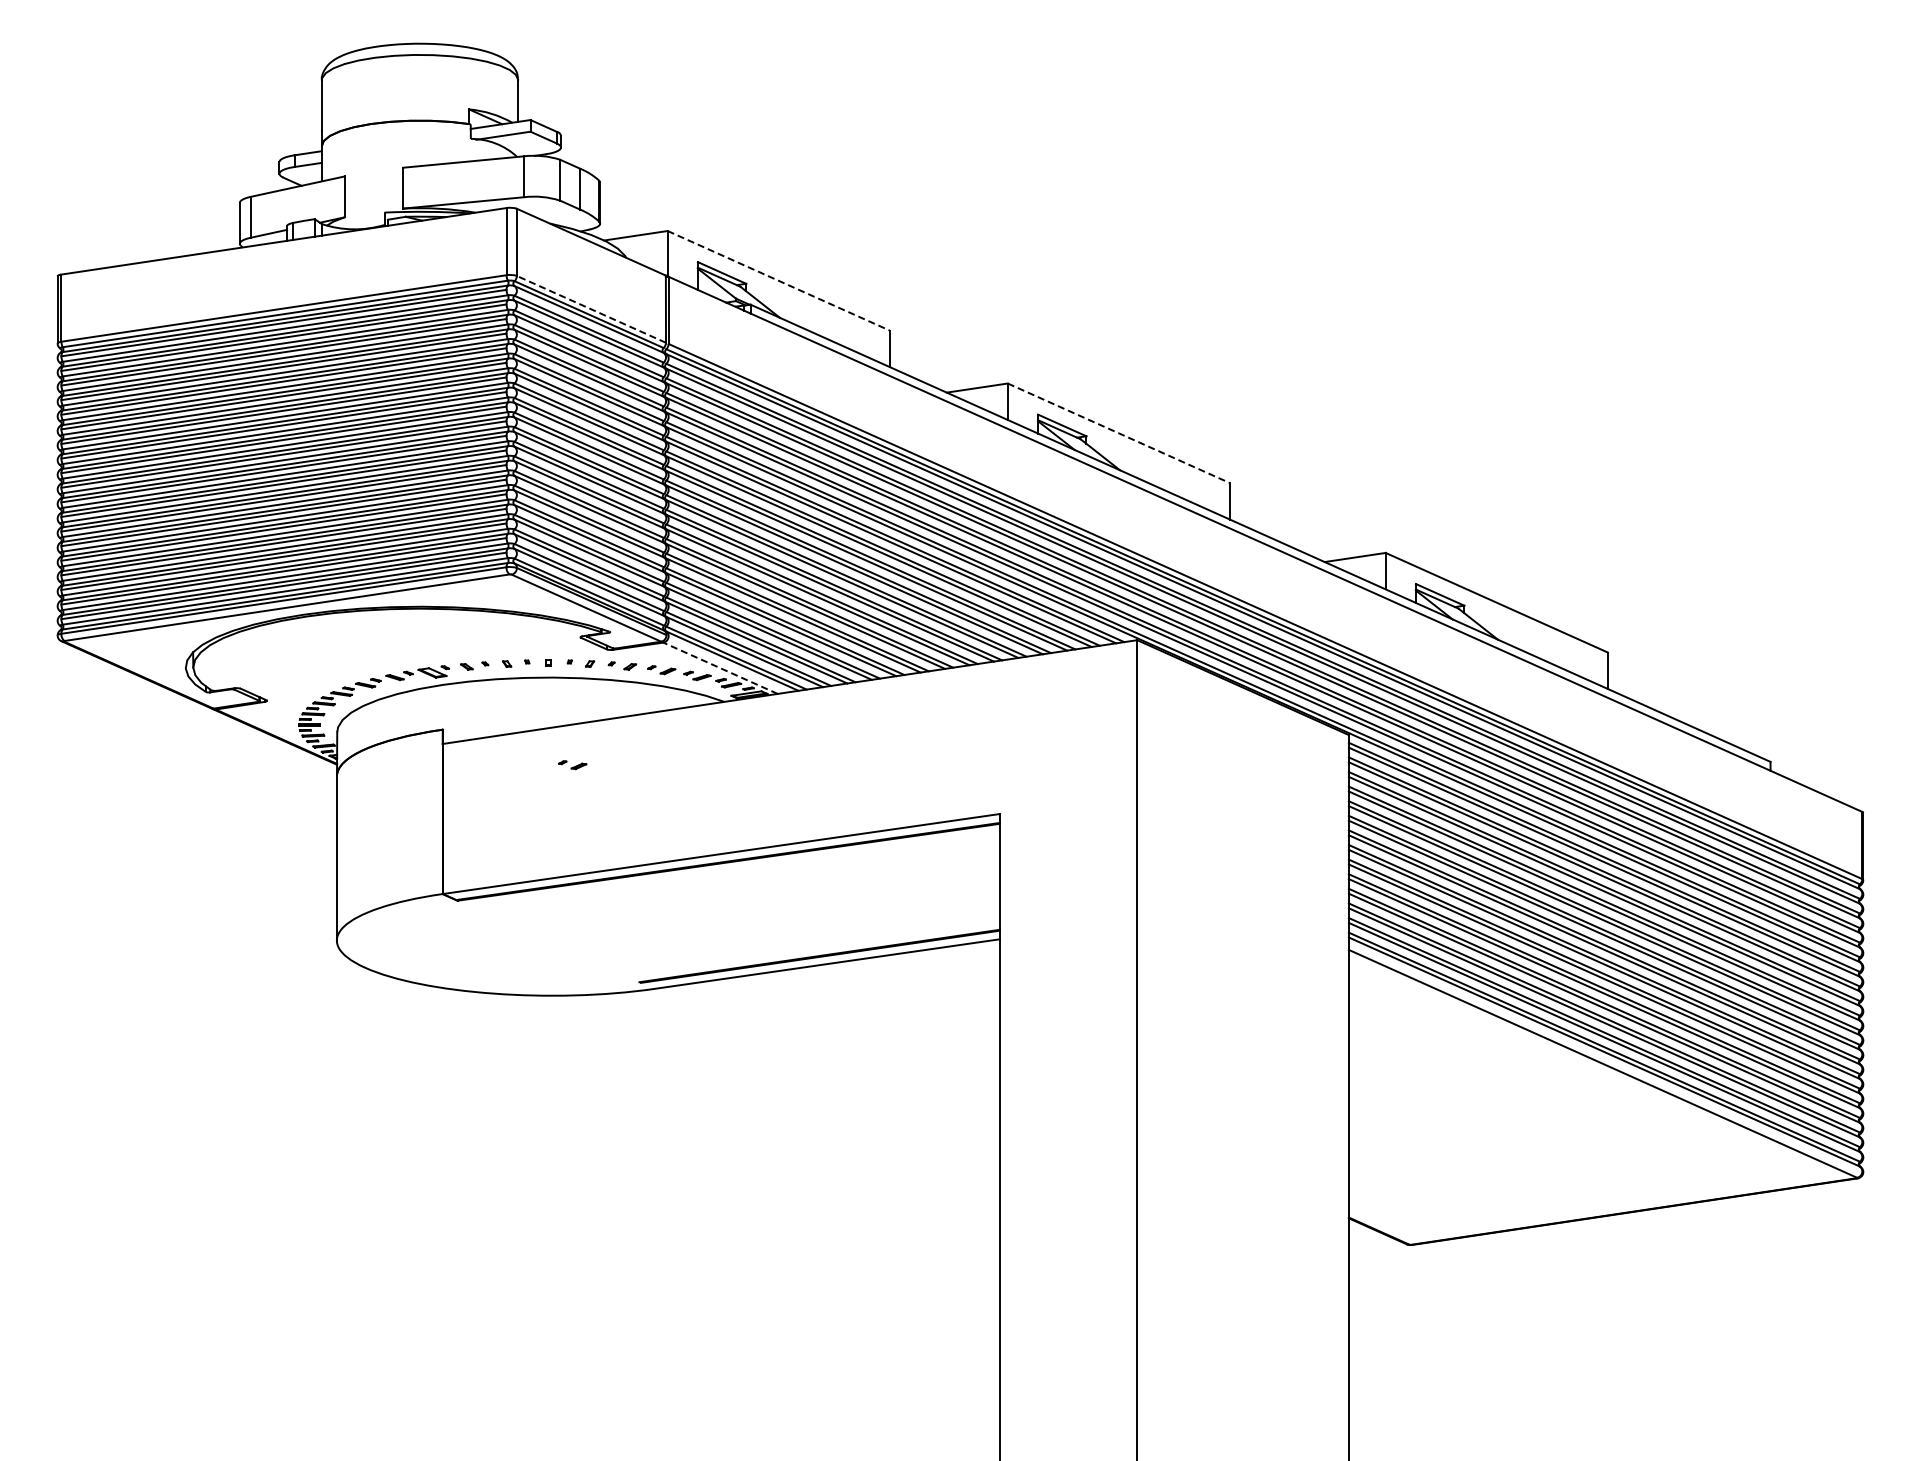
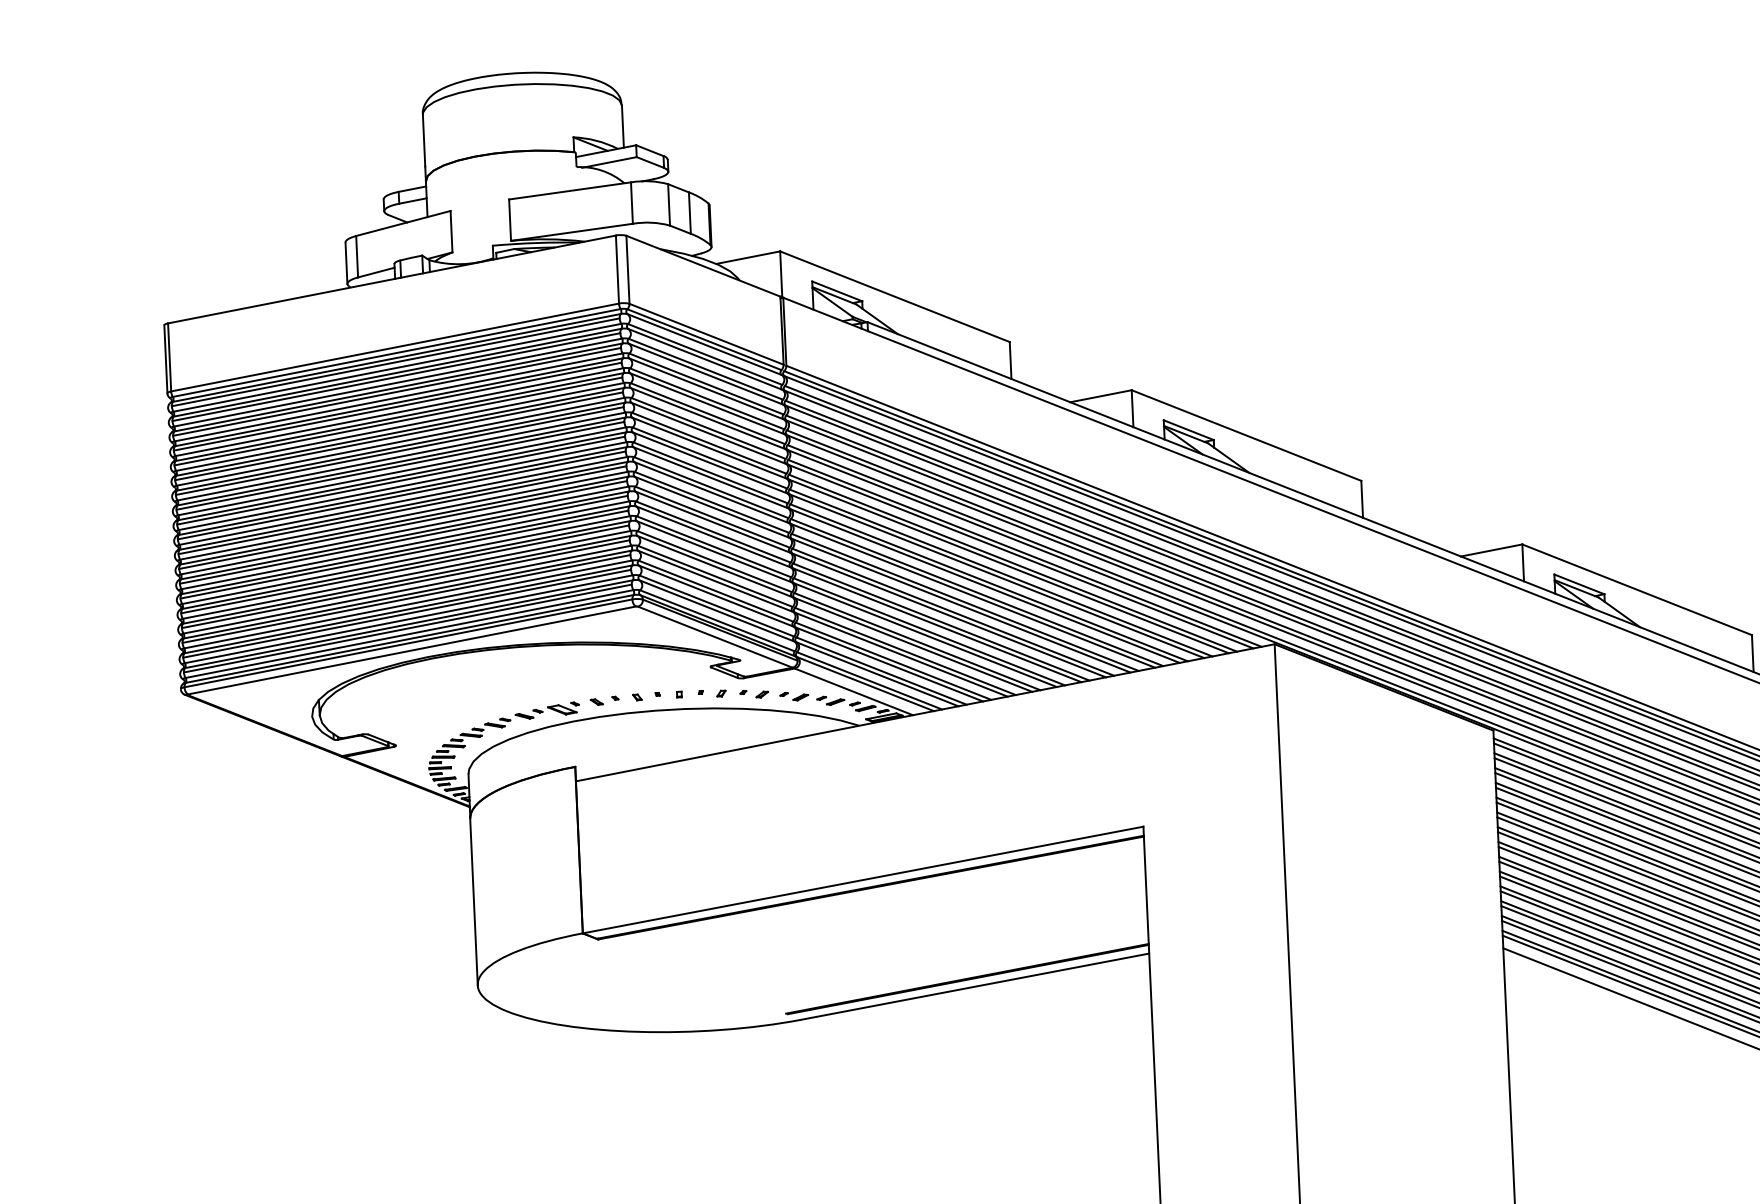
line: (778, 280) -> (894, 296), dashed -> solid
line: (591, 309) -> (706, 334), dashed -> solid
line: (1118, 433) -> (1246, 435), dashed -> solid
line: (720, 668) -> (853, 692), dashed -> solid
part: (572, 765) -> (708, 797), removed

